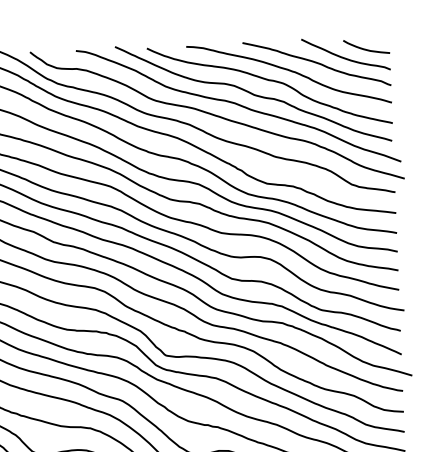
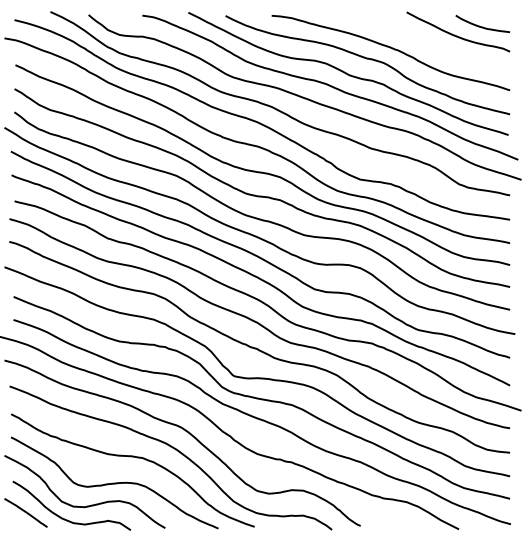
curve: (316, 63) -> (423, 41), removed

